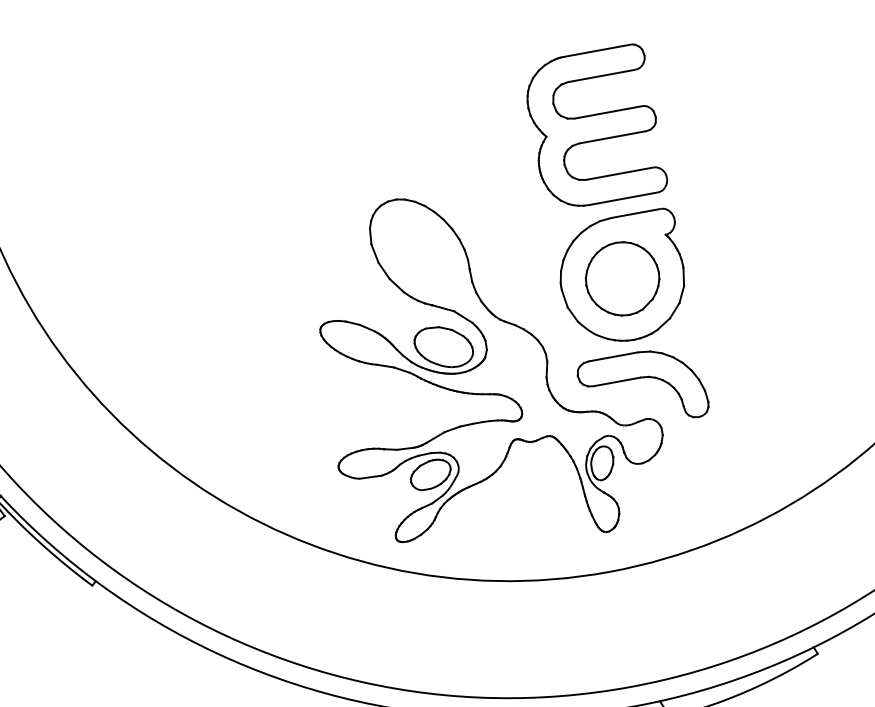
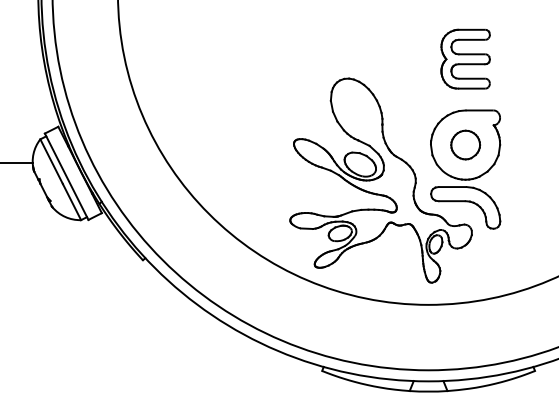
part: (594, 128) -> (465, 59), size x0.7
part: (622, 277) -> (465, 144), size x0.7

